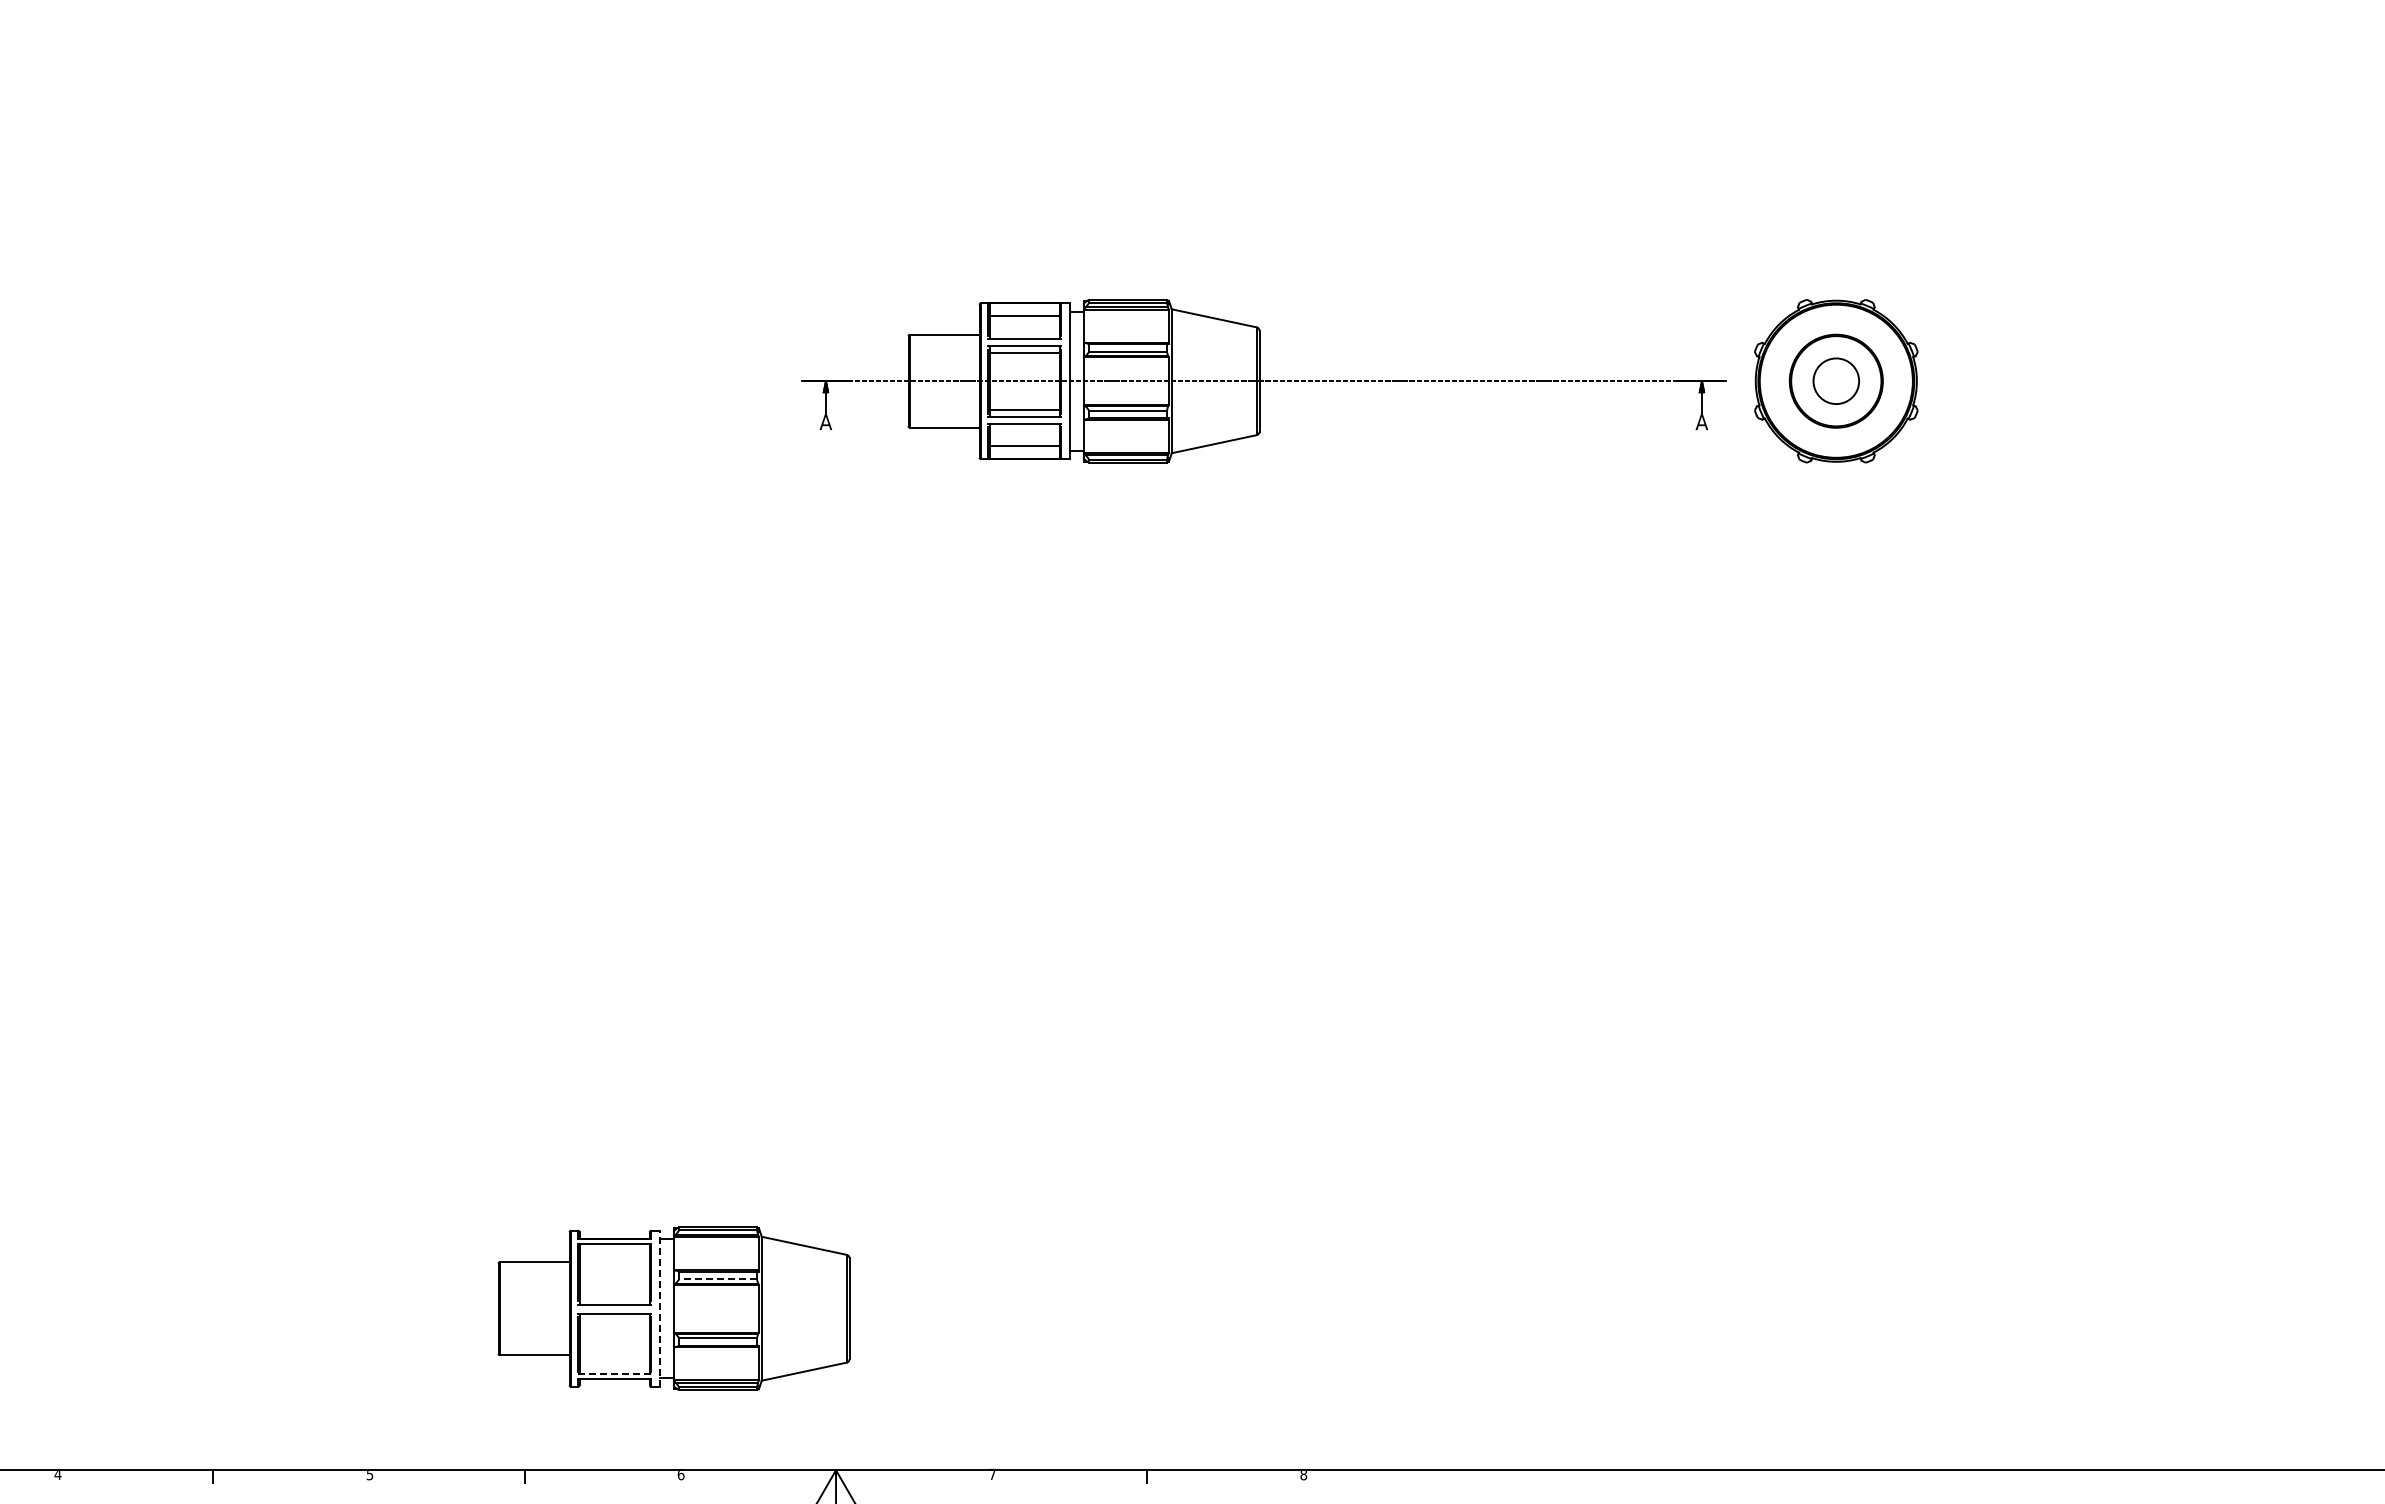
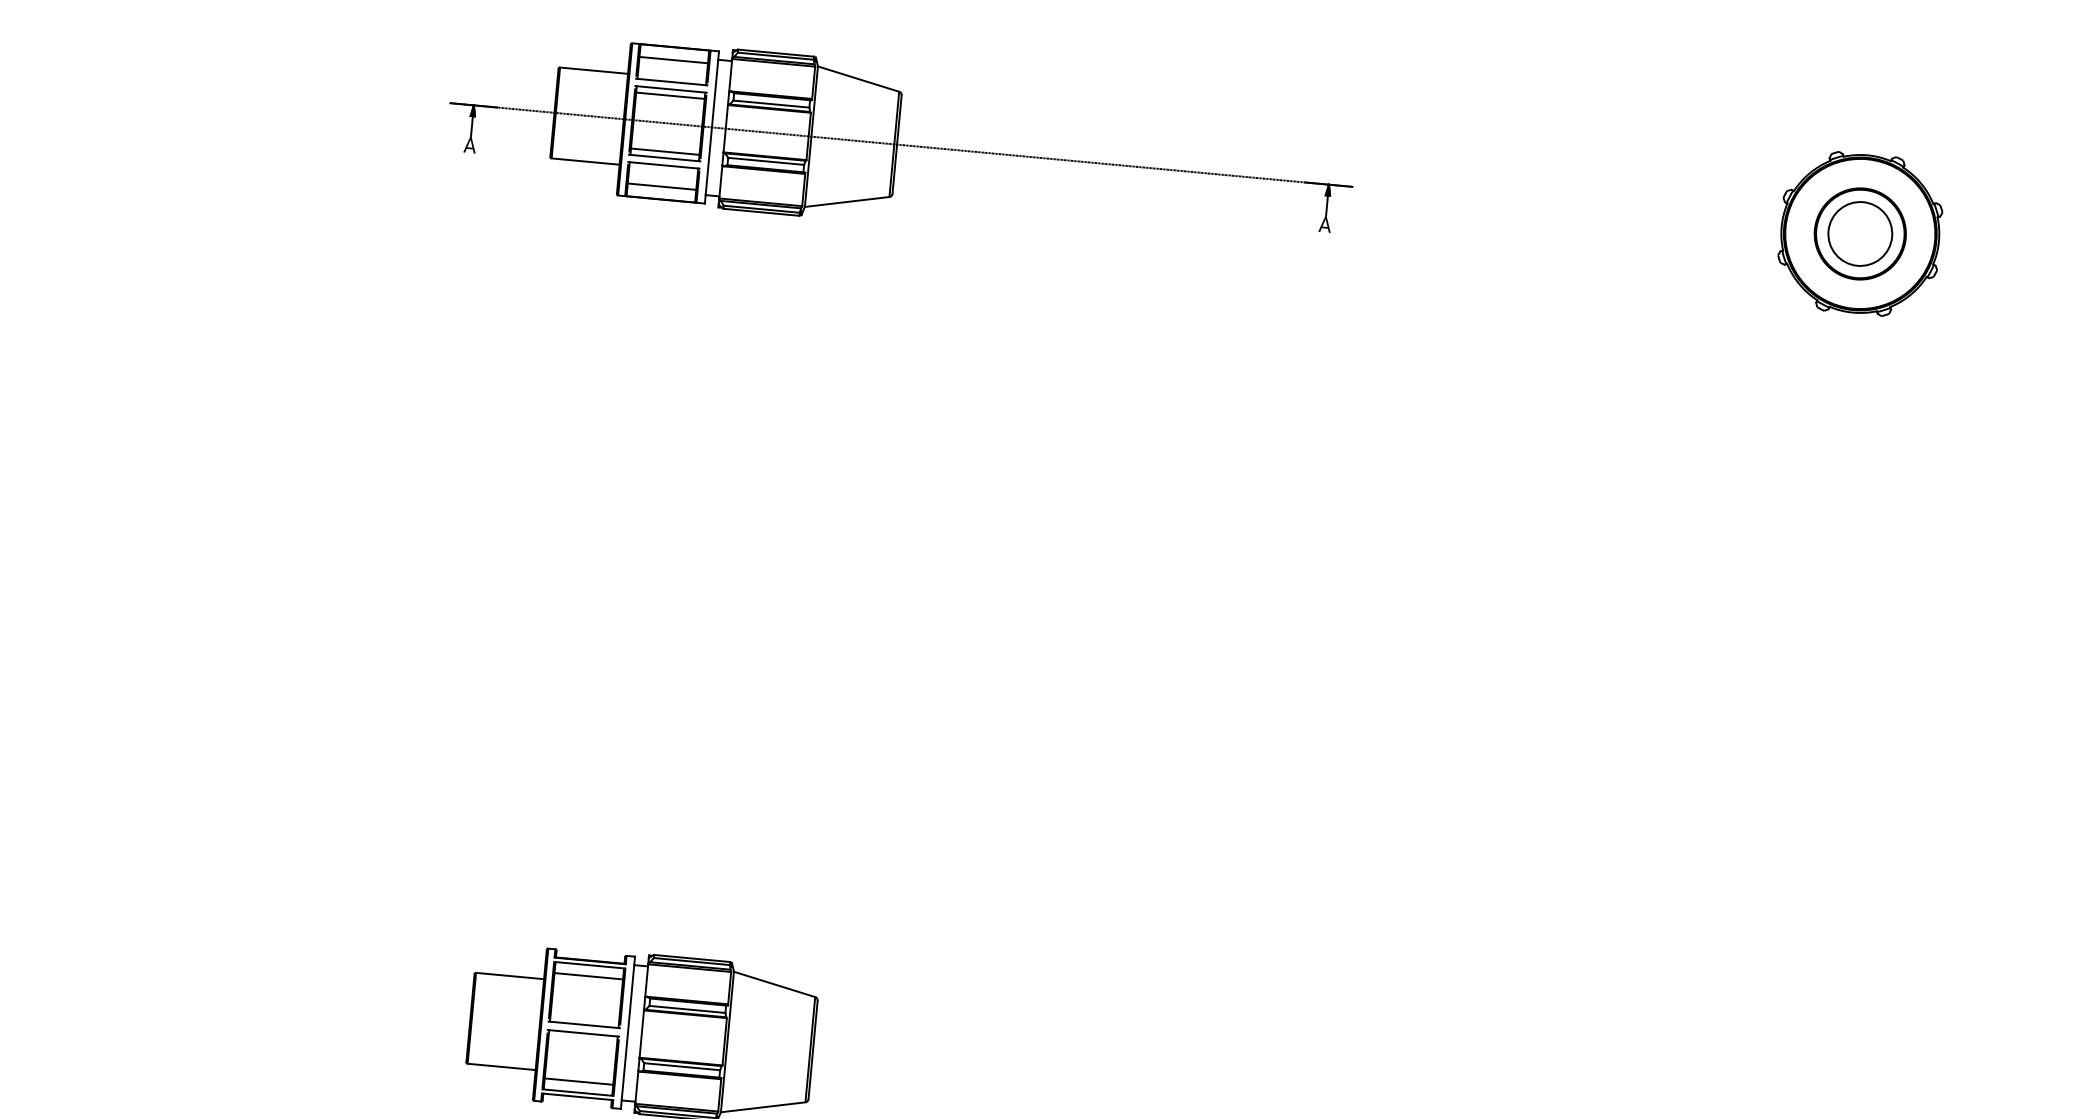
circle: (1835, 380) -> (1859, 233), size x1.43
part: (1263, 381) -> (900, 145), moved
line: (614, 1255) -> (588, 976), added
line: (718, 1279) -> (687, 1009), dashed -> solid
line: (659, 1308) -> (627, 1032), dashed -> solid
line: (614, 1362) -> (578, 1081), added
line: (614, 1374) -> (577, 1092), dashed -> solid

